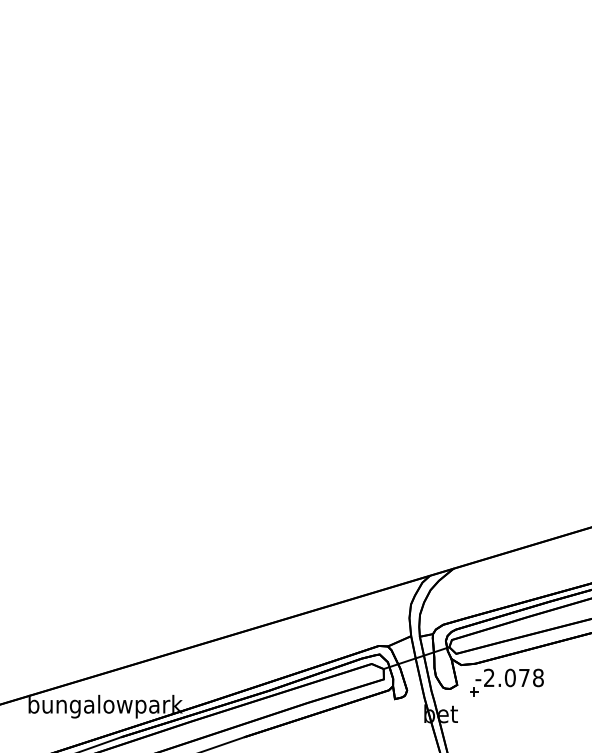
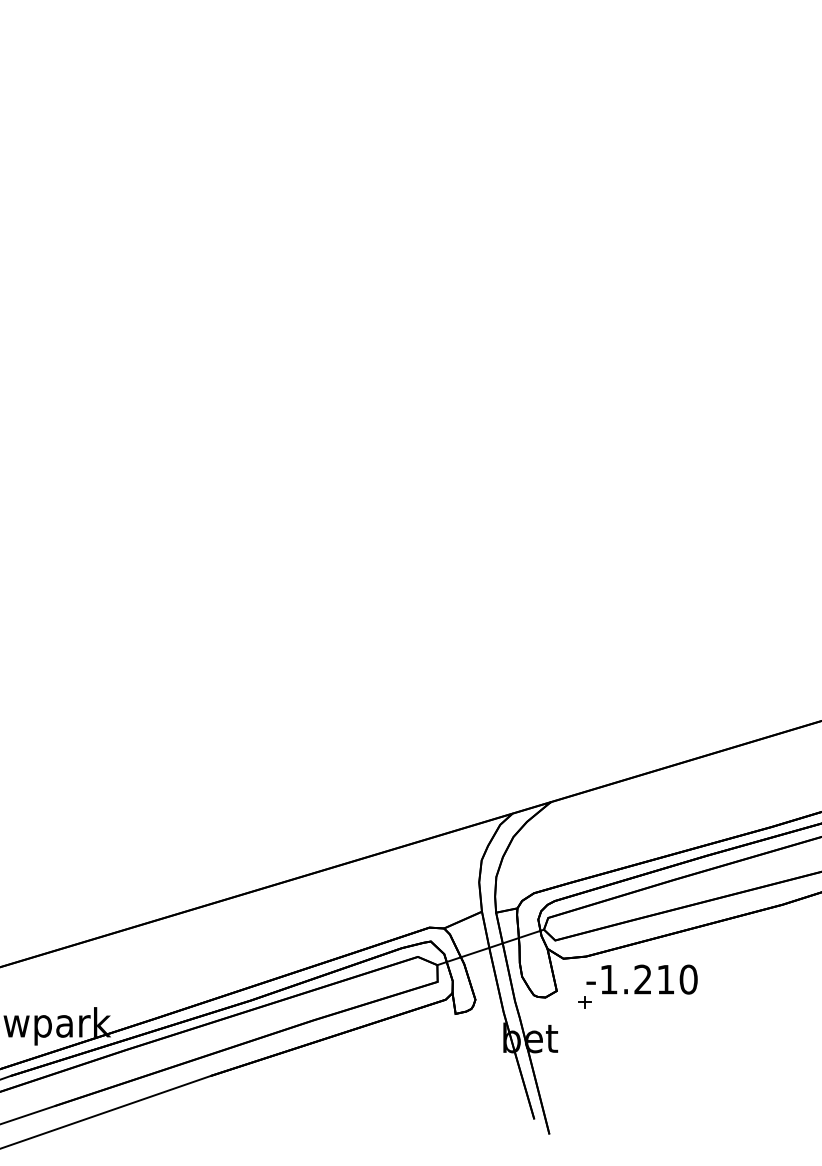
text: (513, 677) -> (648, 978), -2.078 -> -1.210

